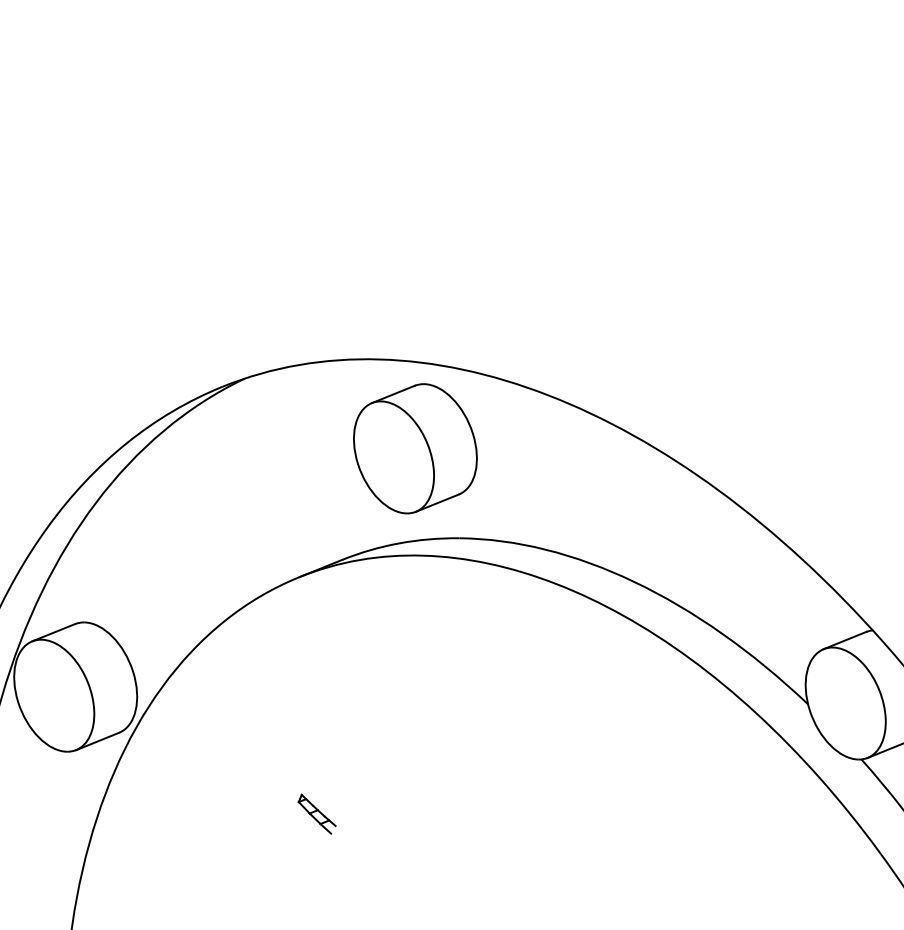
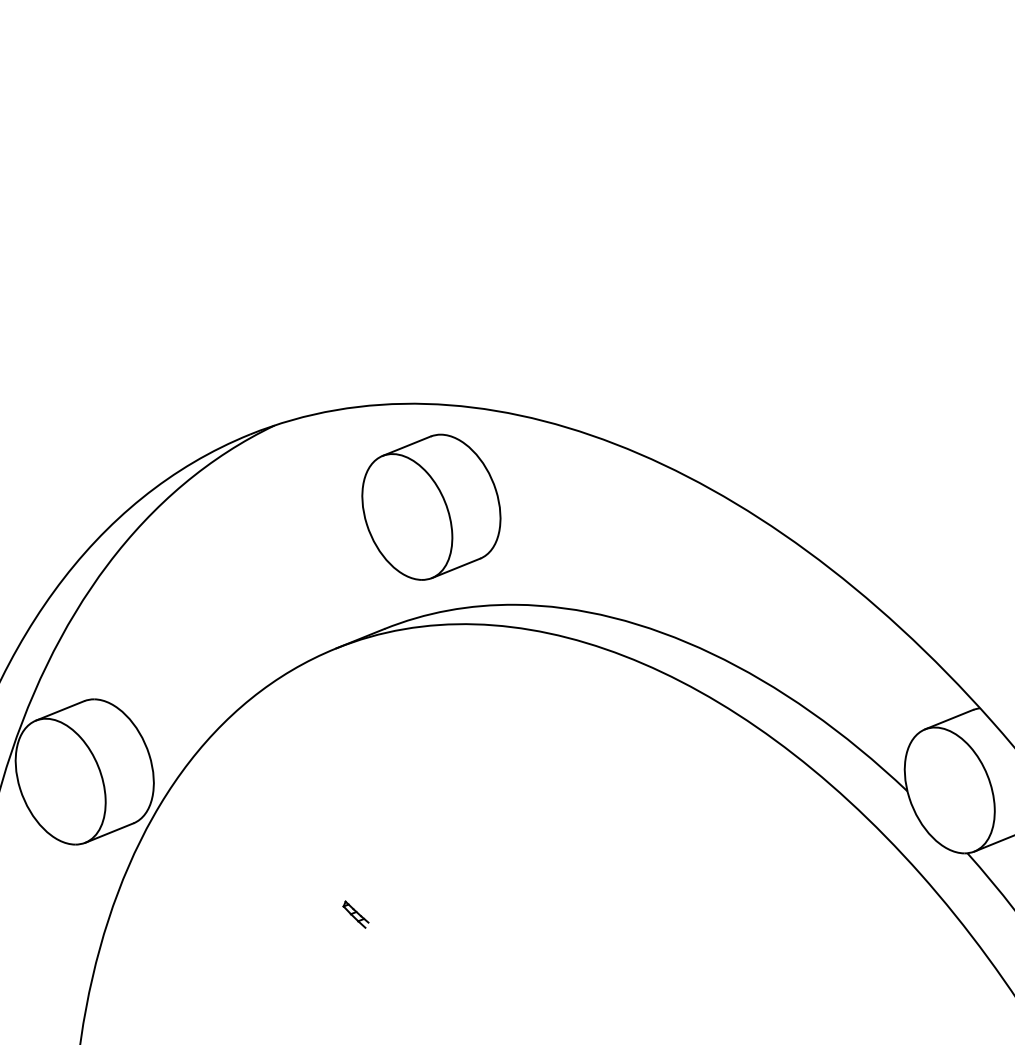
part: (415, 448) -> (431, 506), moved
part: (316, 813) -> (355, 914), size x0.6

